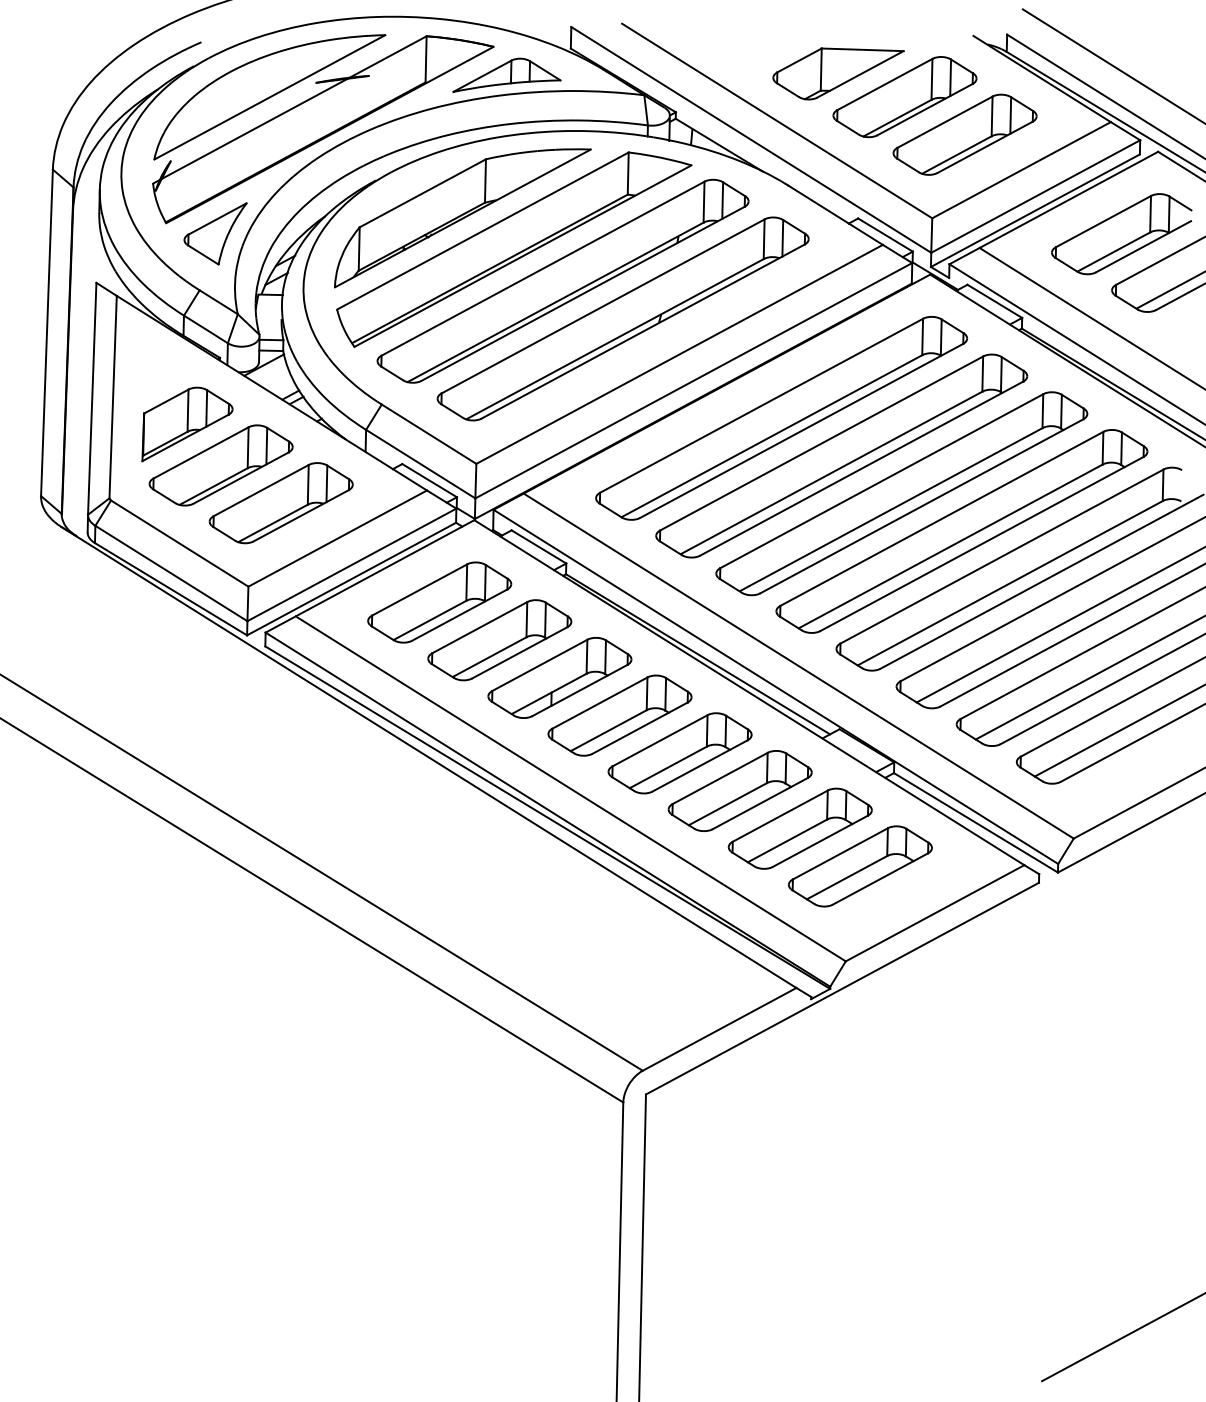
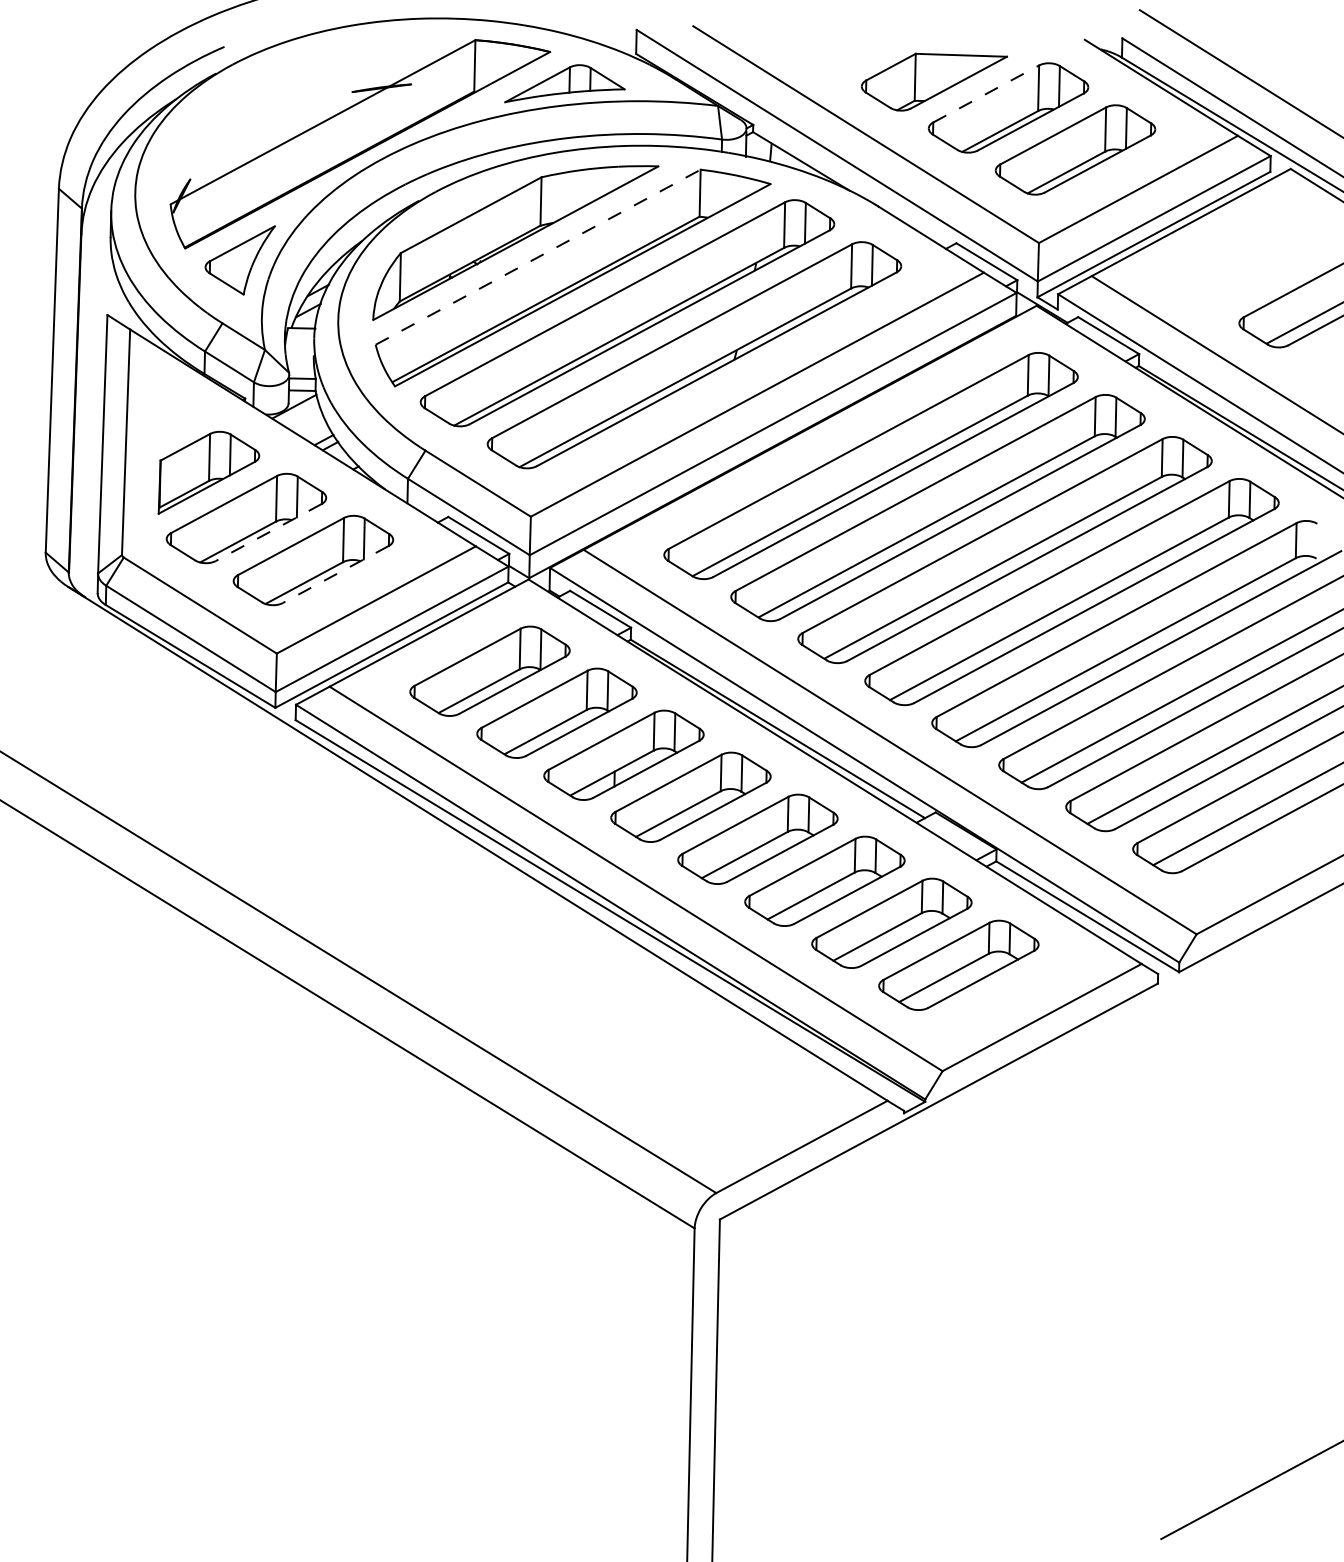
line: (885, 84) -> (986, 93), solid -> dashed
part: (269, 96) -> (300, 107), removed
line: (483, 231) -> (538, 257), solid -> dashed
part: (1121, 233) -> (1249, 260), removed
line: (240, 478) -> (268, 532), solid -> dashed
line: (301, 515) -> (335, 574), solid -> dashed

